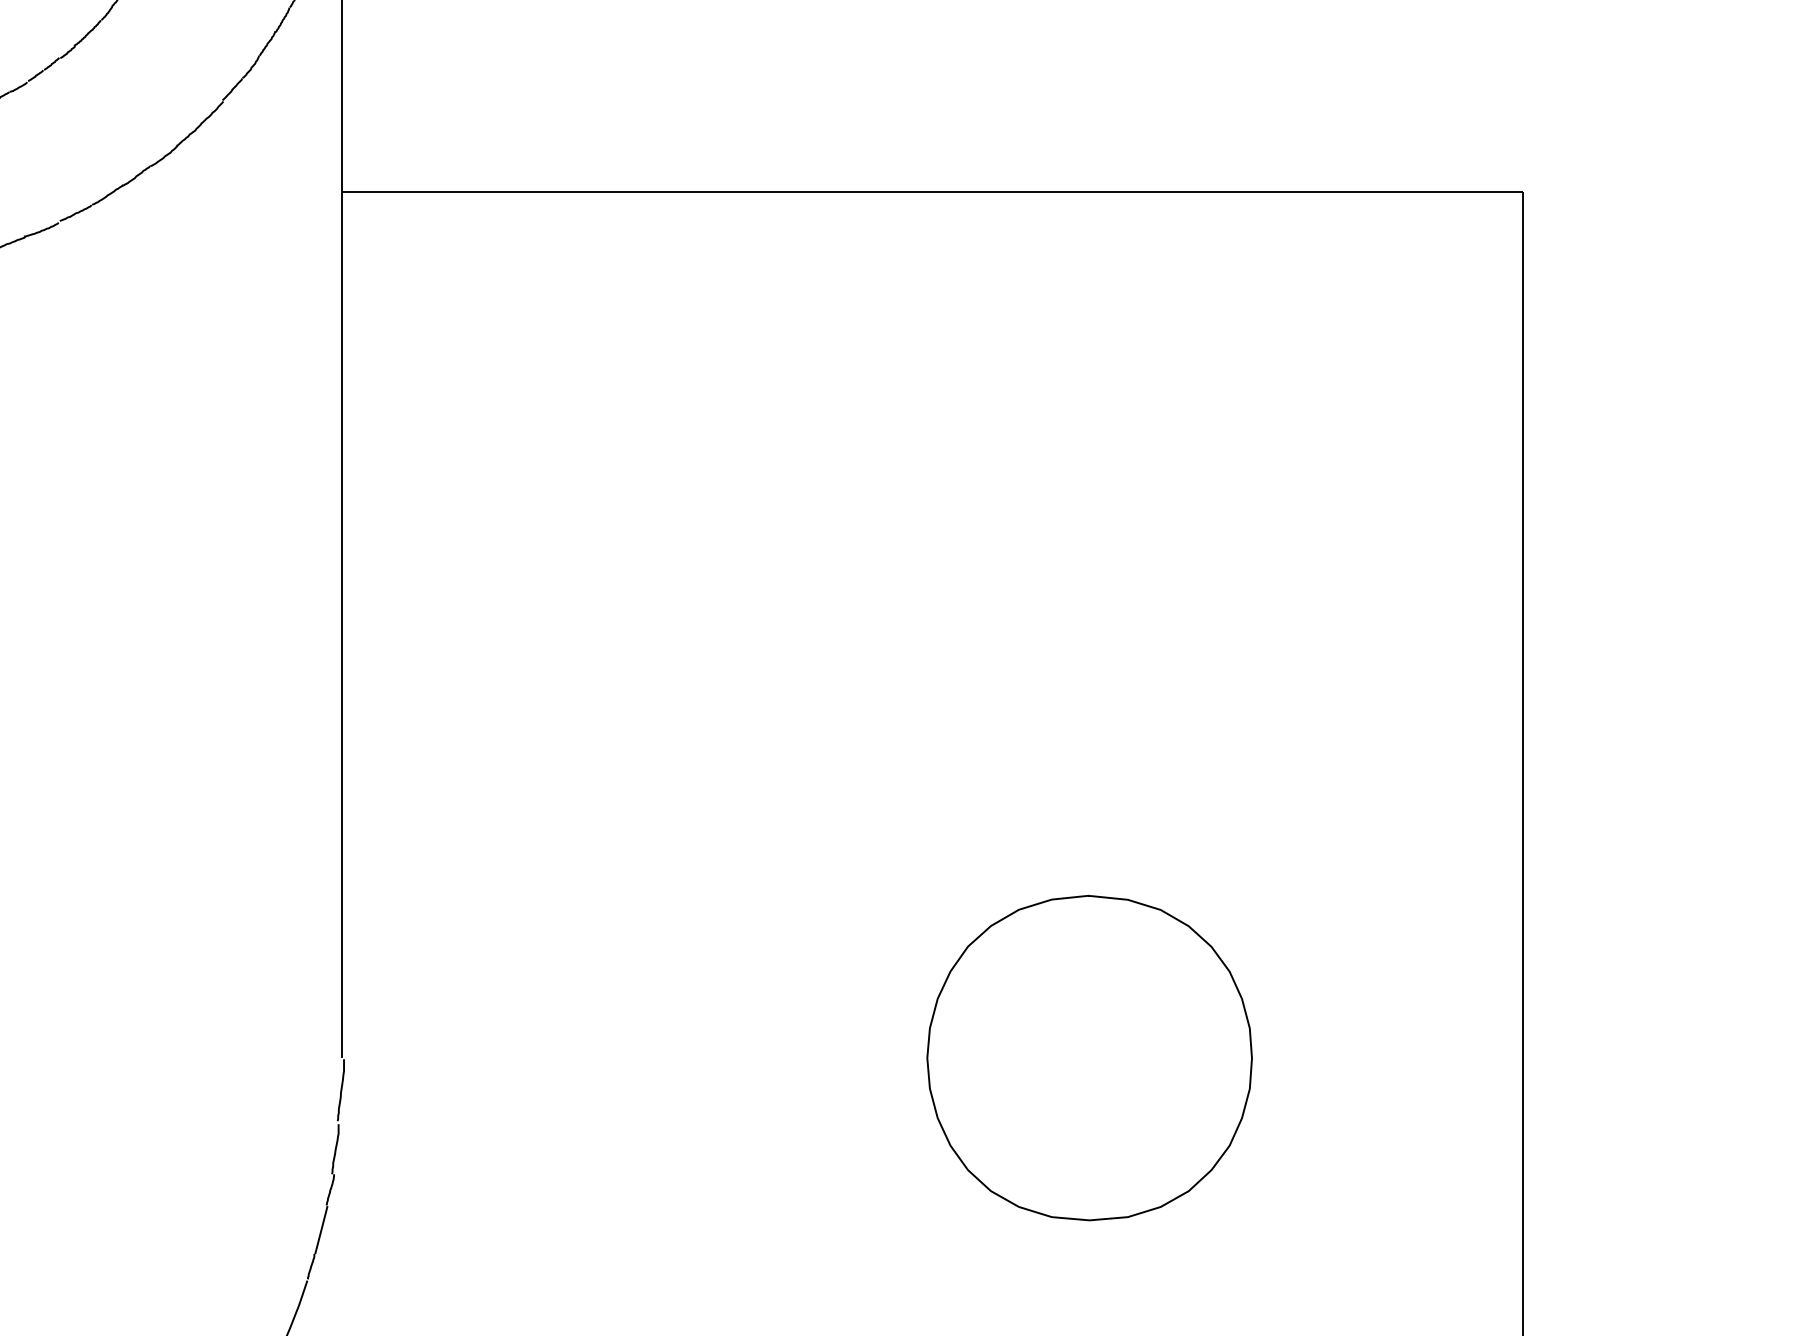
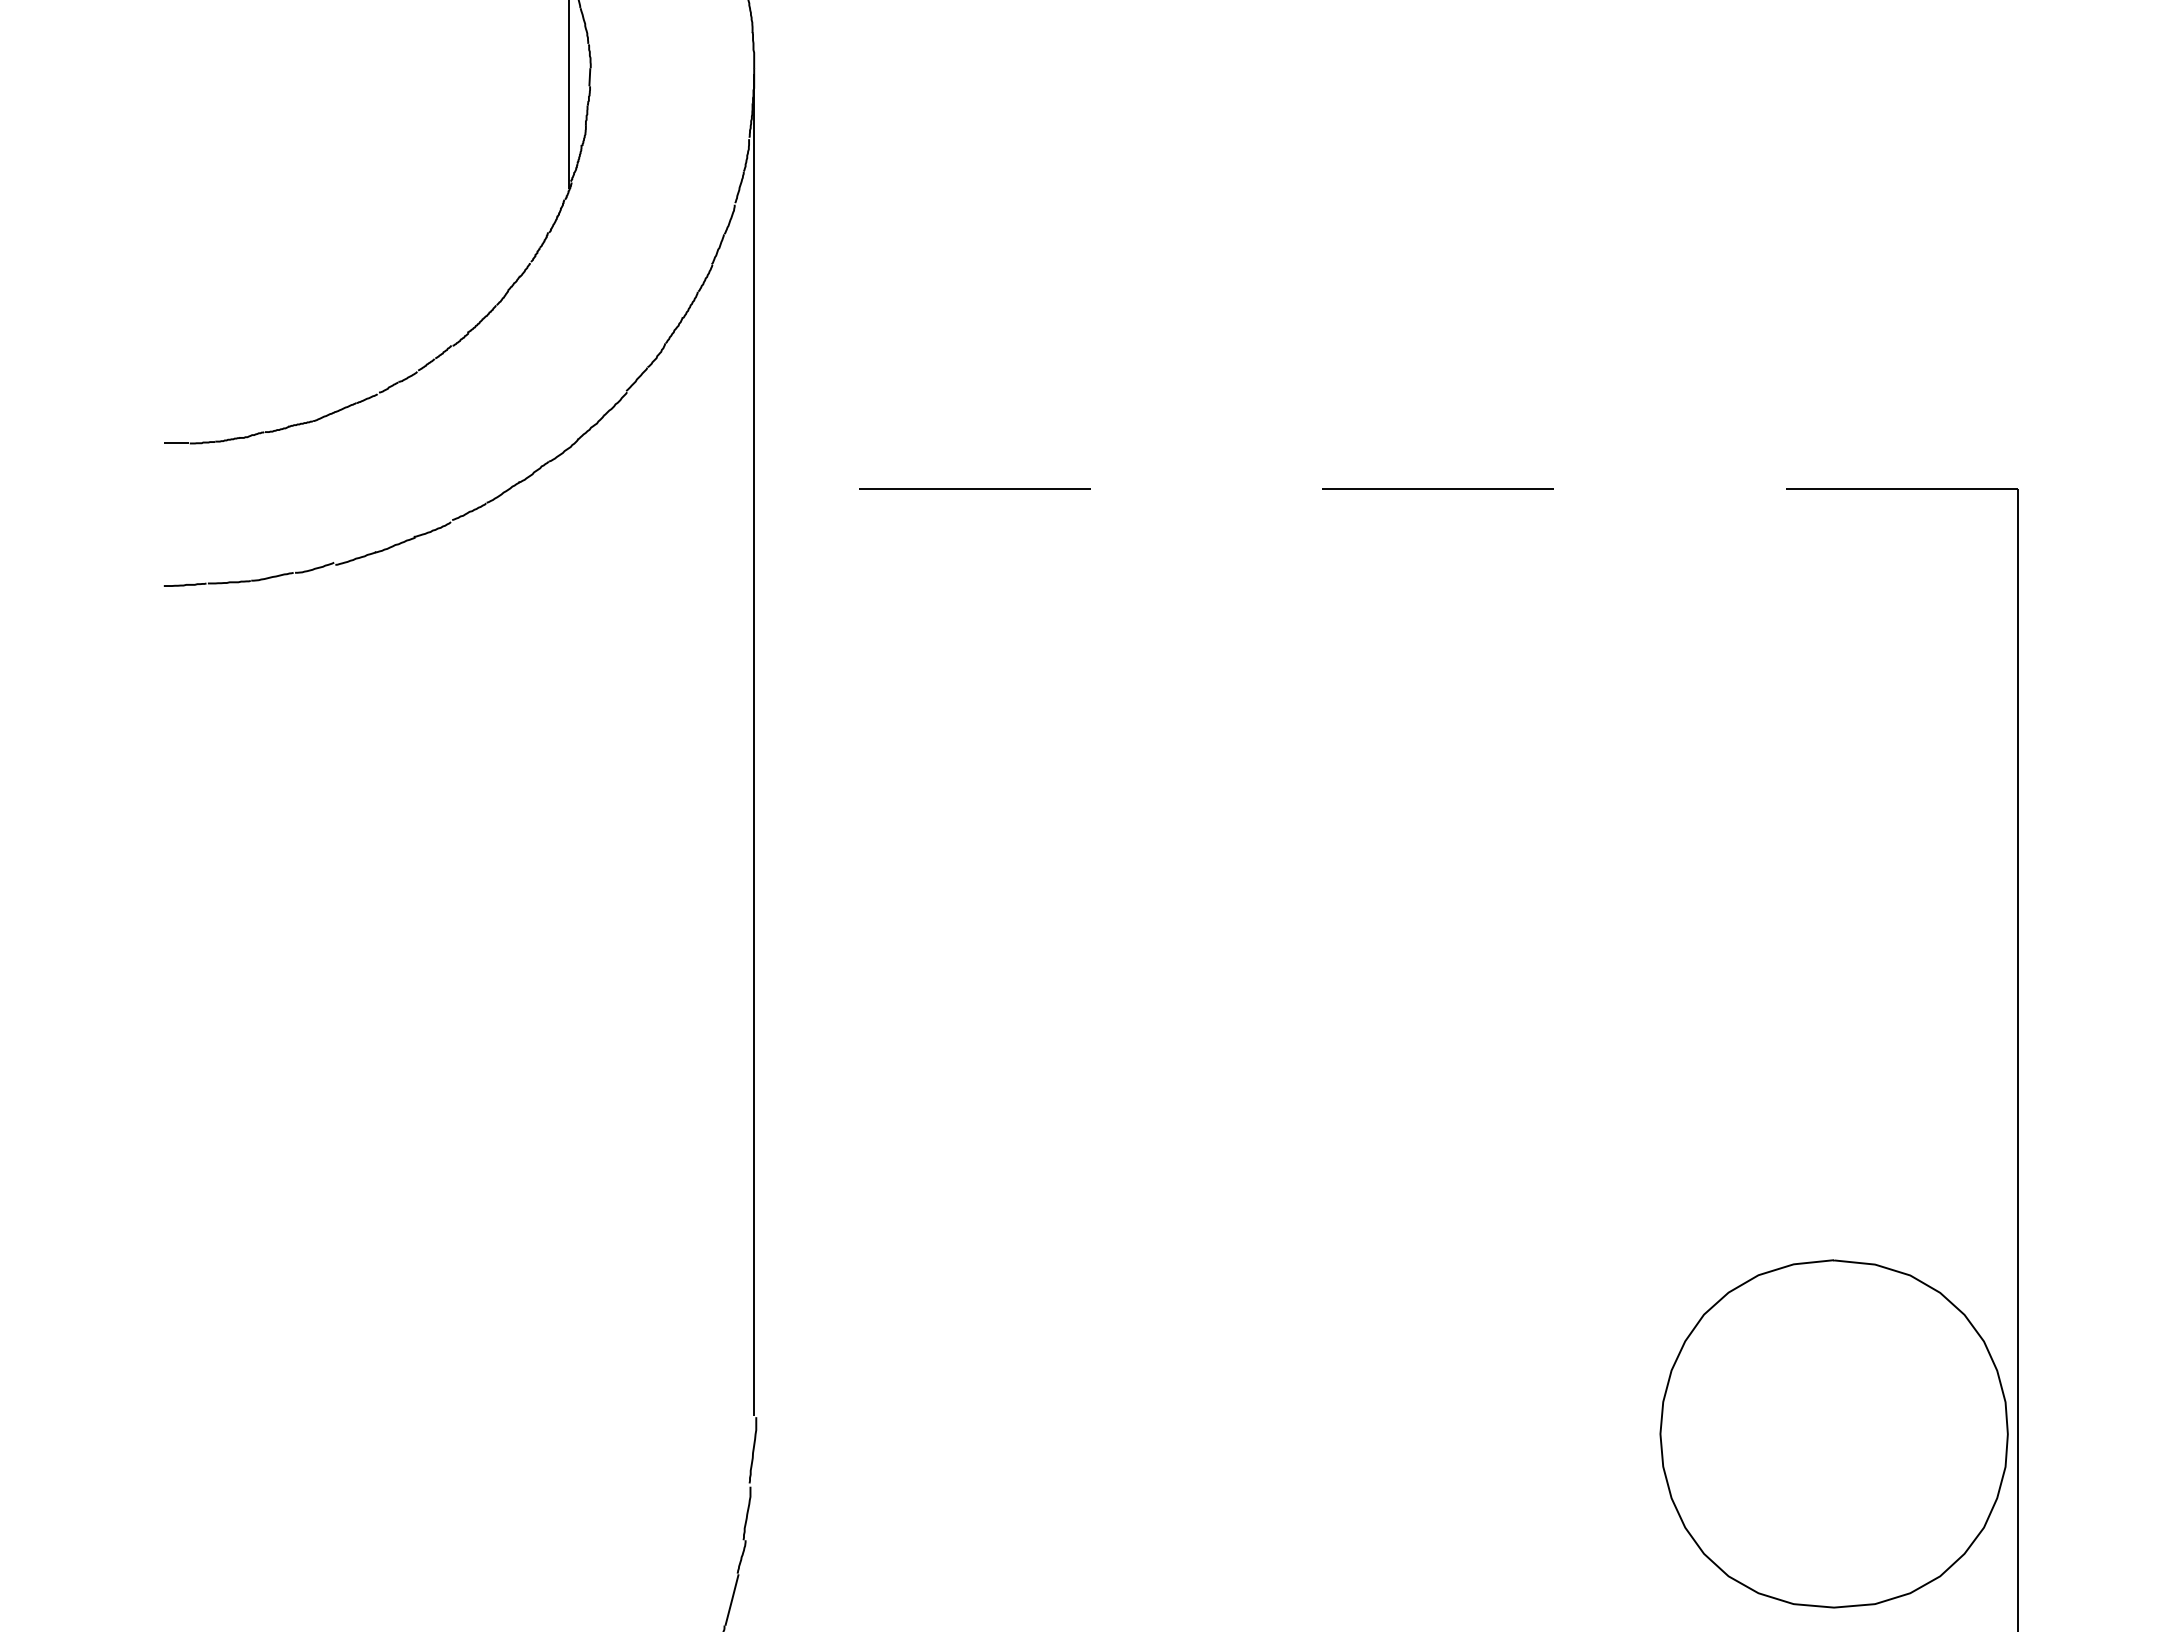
line: (932, 191) -> (1386, 488), solid -> dashed
part: (1089, 1057) -> (1833, 1433), moved

